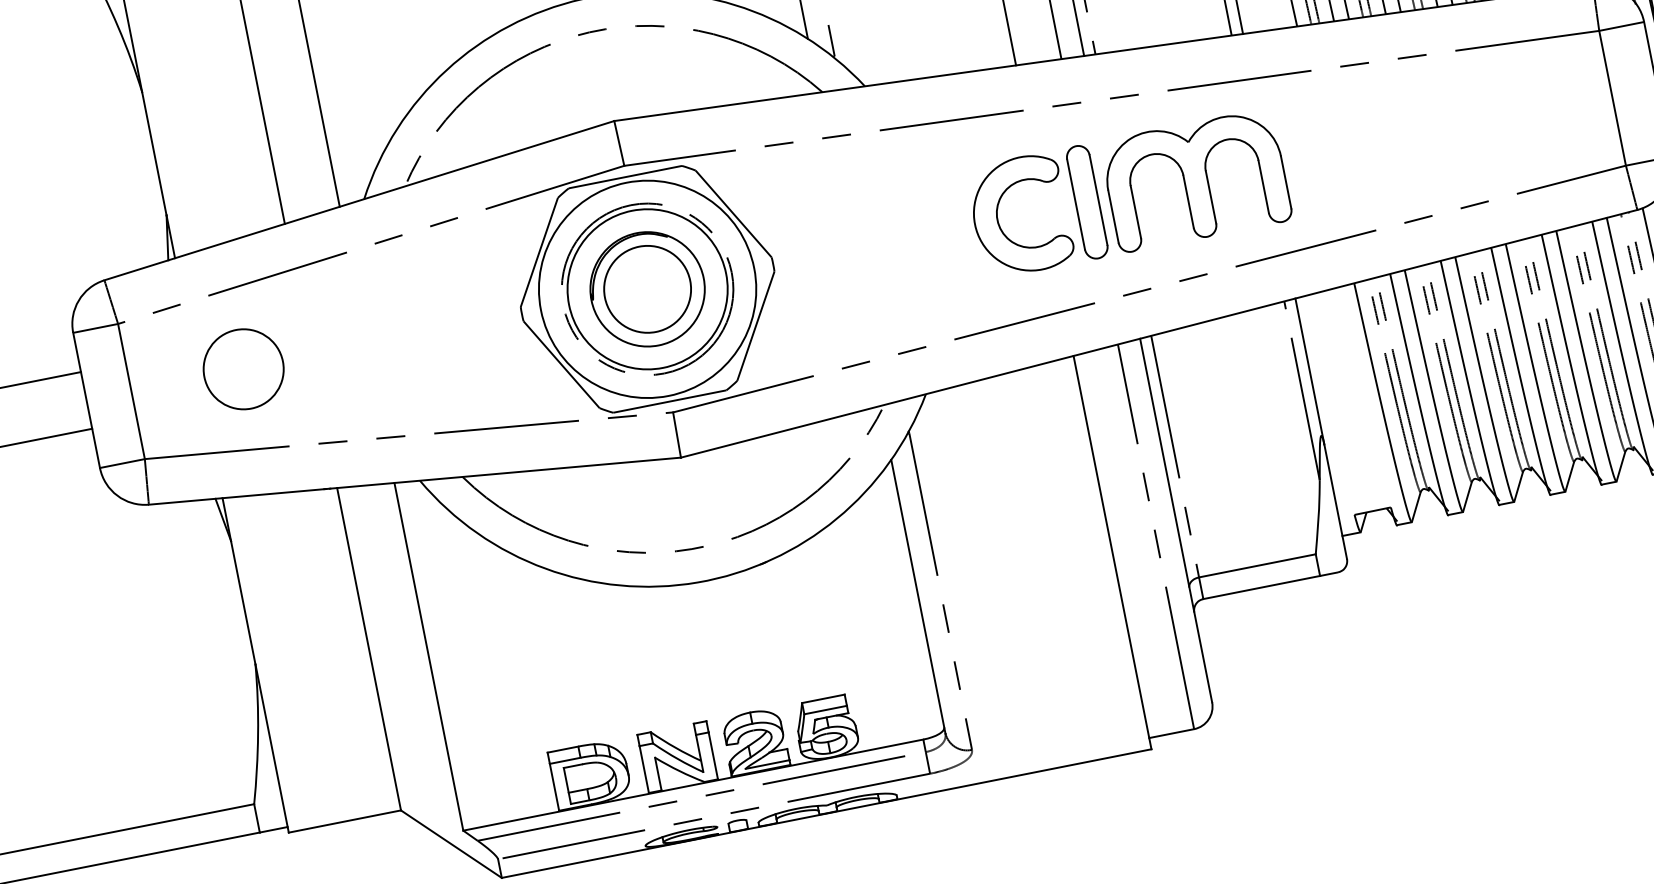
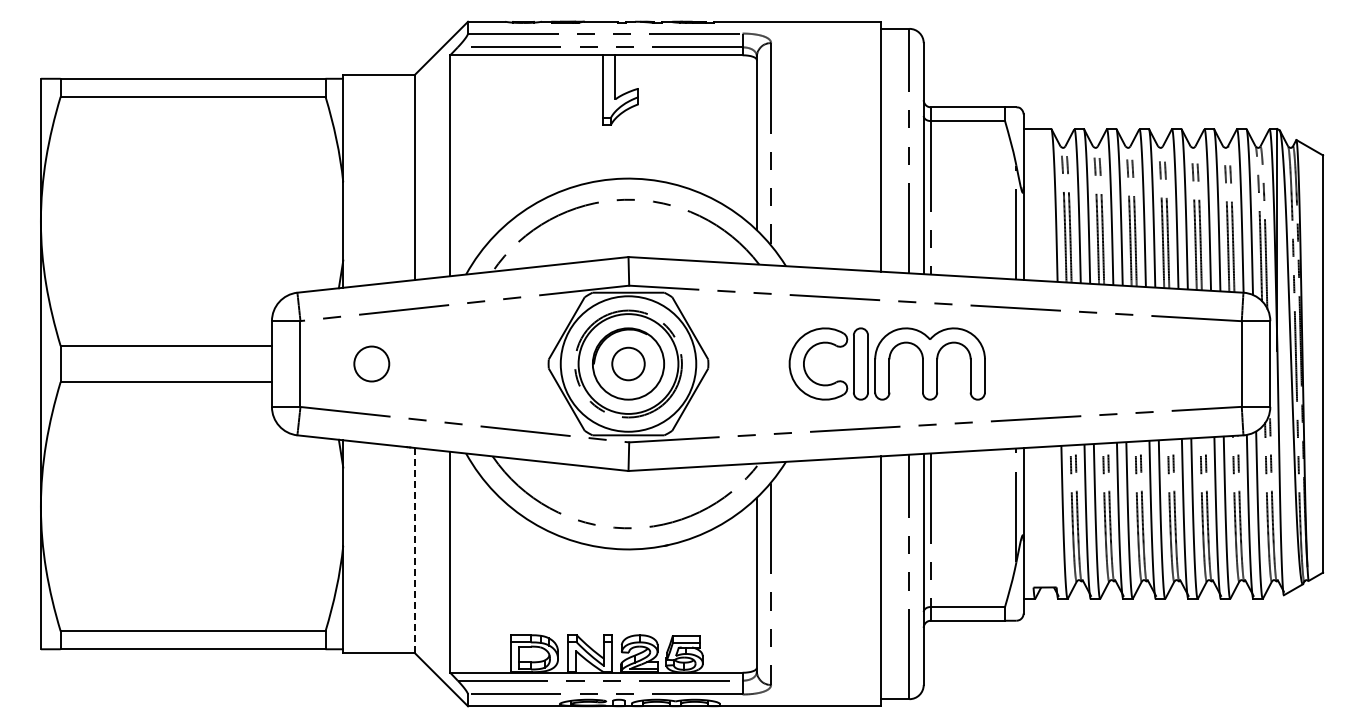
part: (1127, 193) -> (886, 363), moved
circle: (647, 288) -> (628, 363), size x0.6
circle: (243, 368) -> (371, 363), size x0.7
line: (368, 647) -> (414, 549), solid -> dashed

